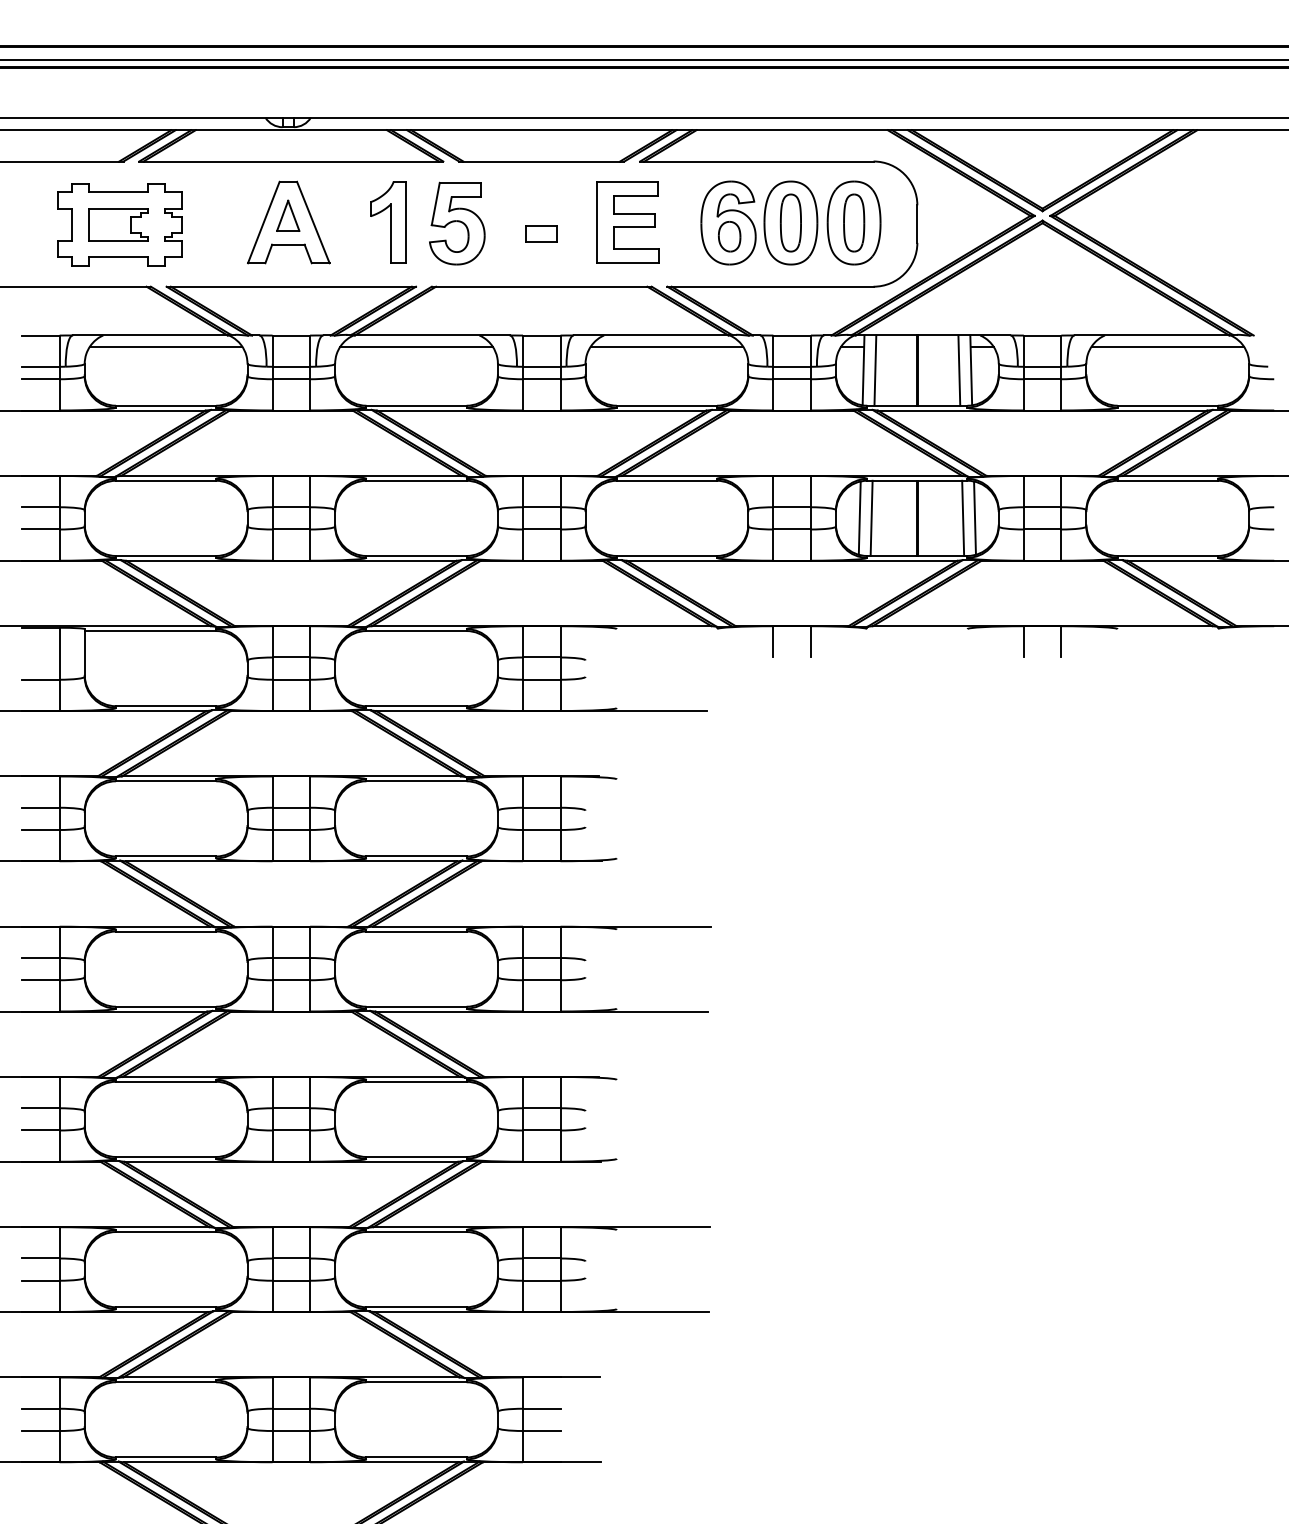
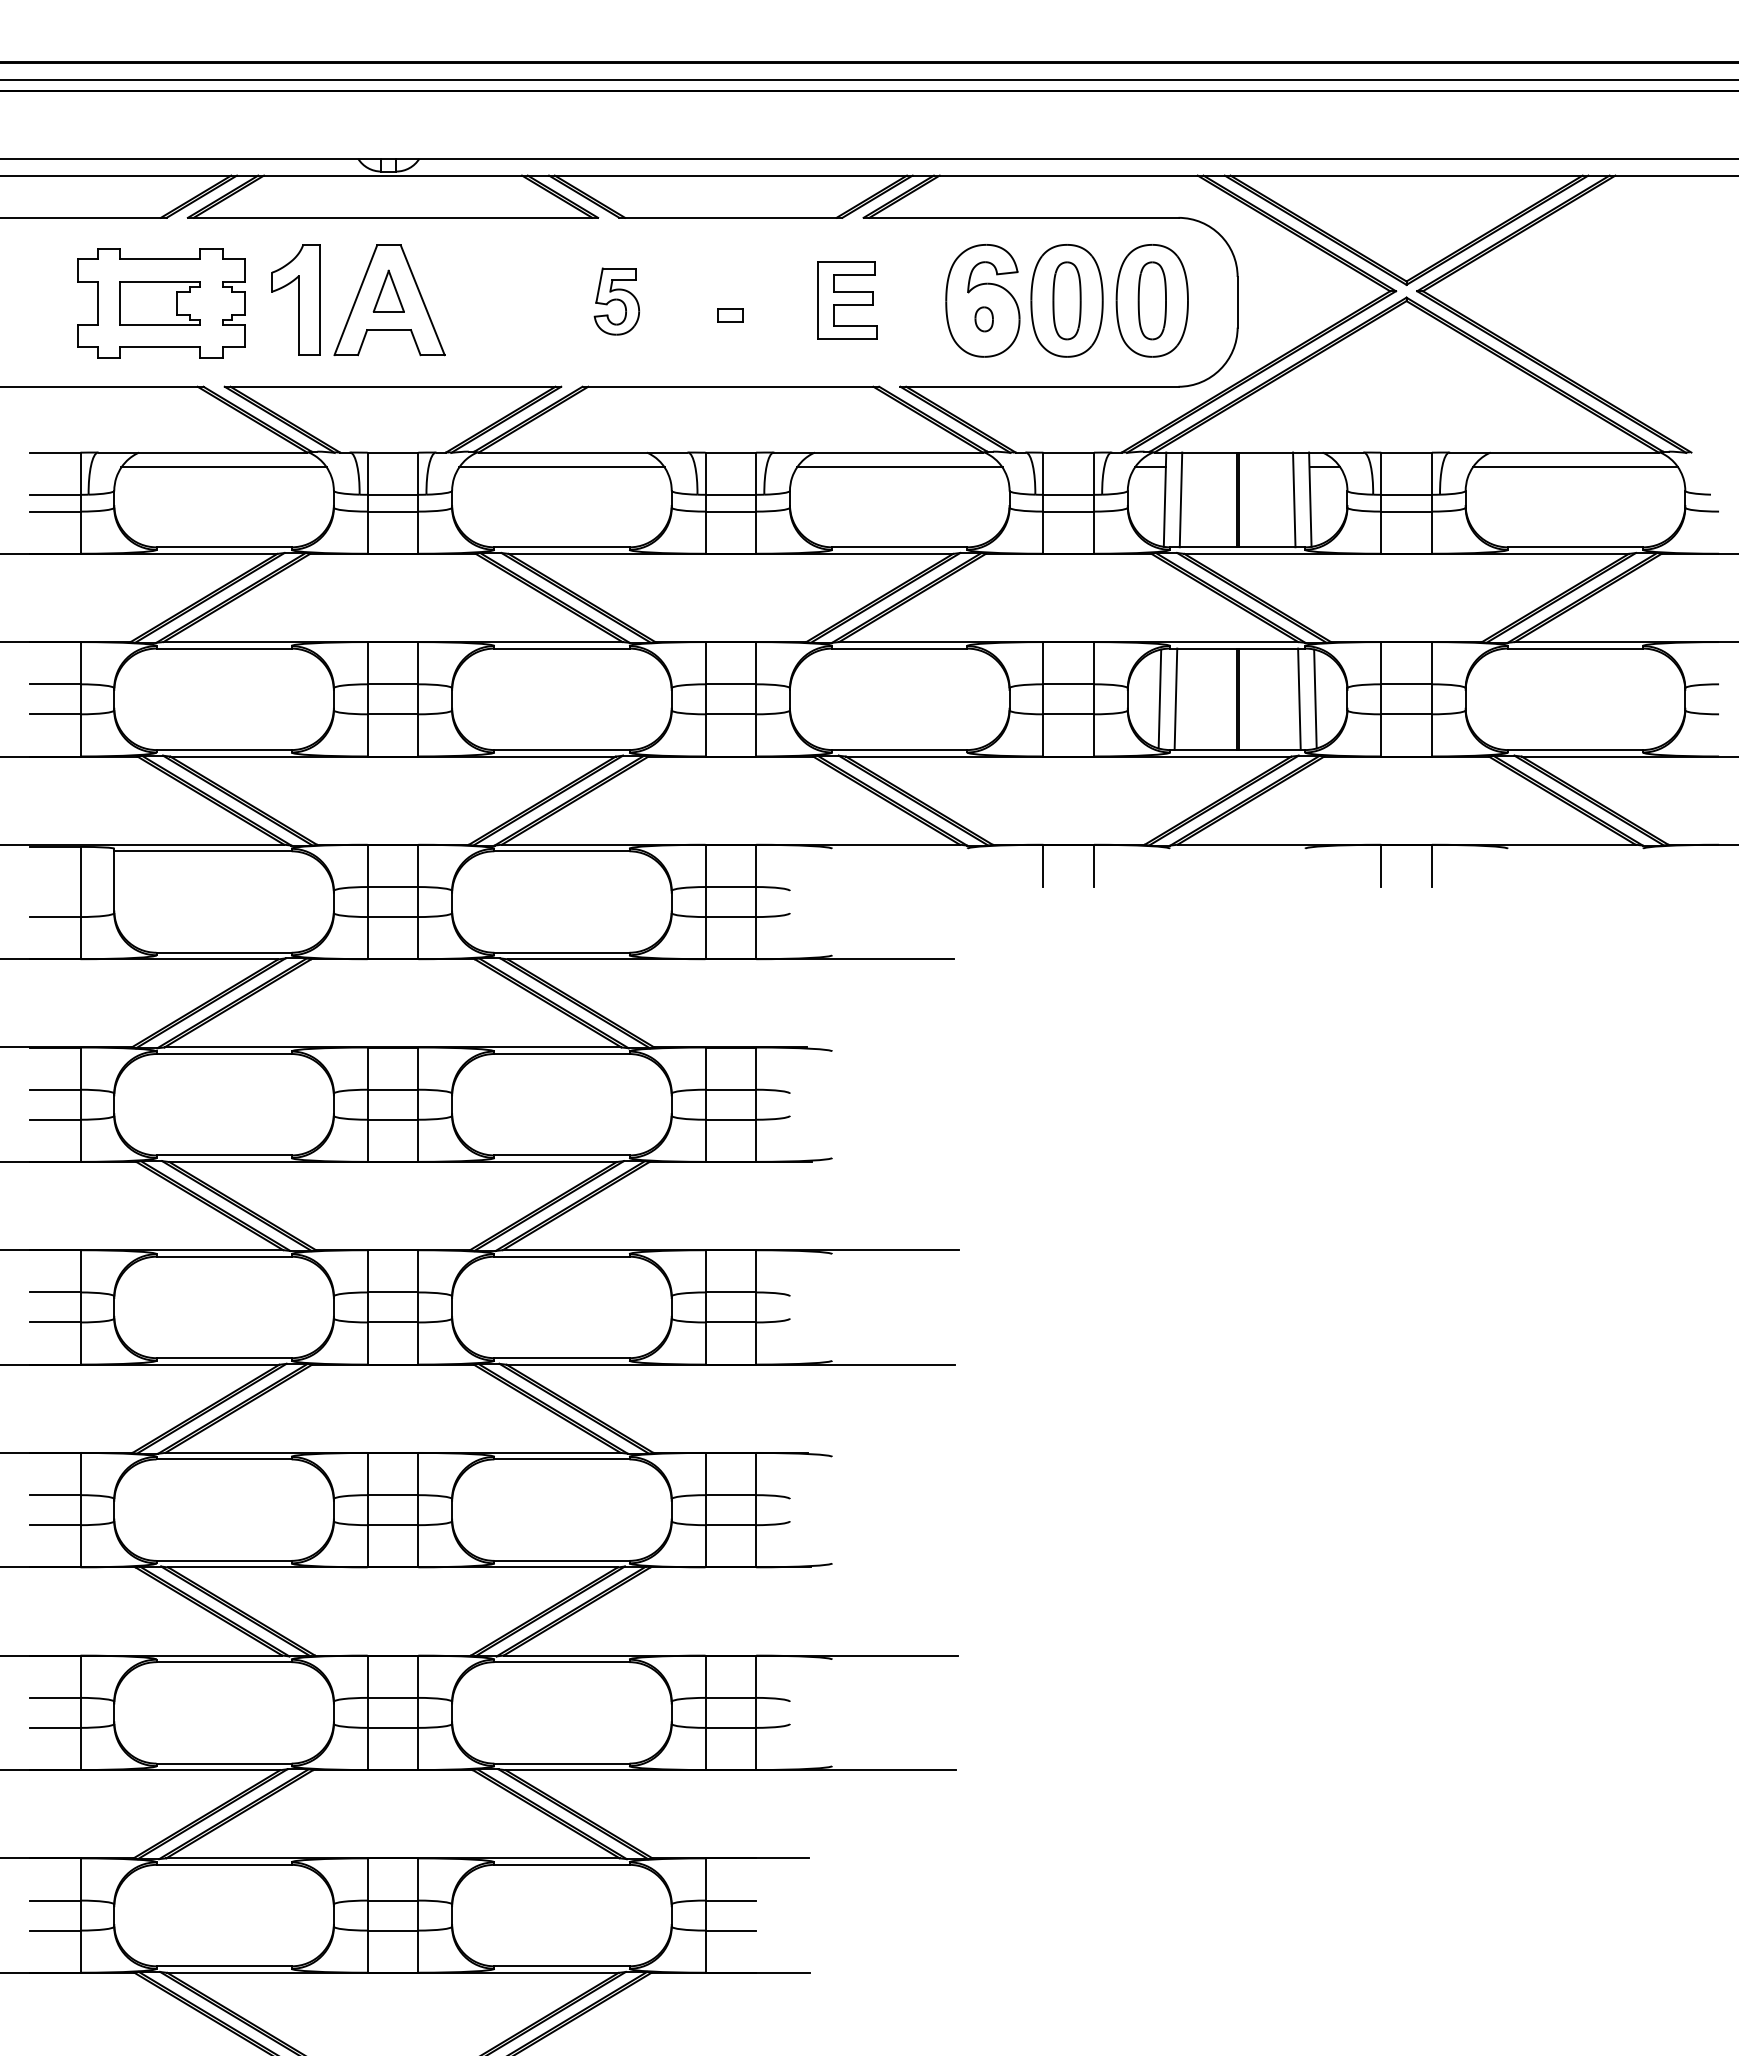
part: (388, 222) -> (295, 299), moved
part: (628, 222) -> (847, 299), size x0.7
part: (456, 223) -> (616, 301), size x0.6
part: (541, 233) -> (730, 315), size x0.6
part: (728, 236) -> (983, 319), size x0.6

